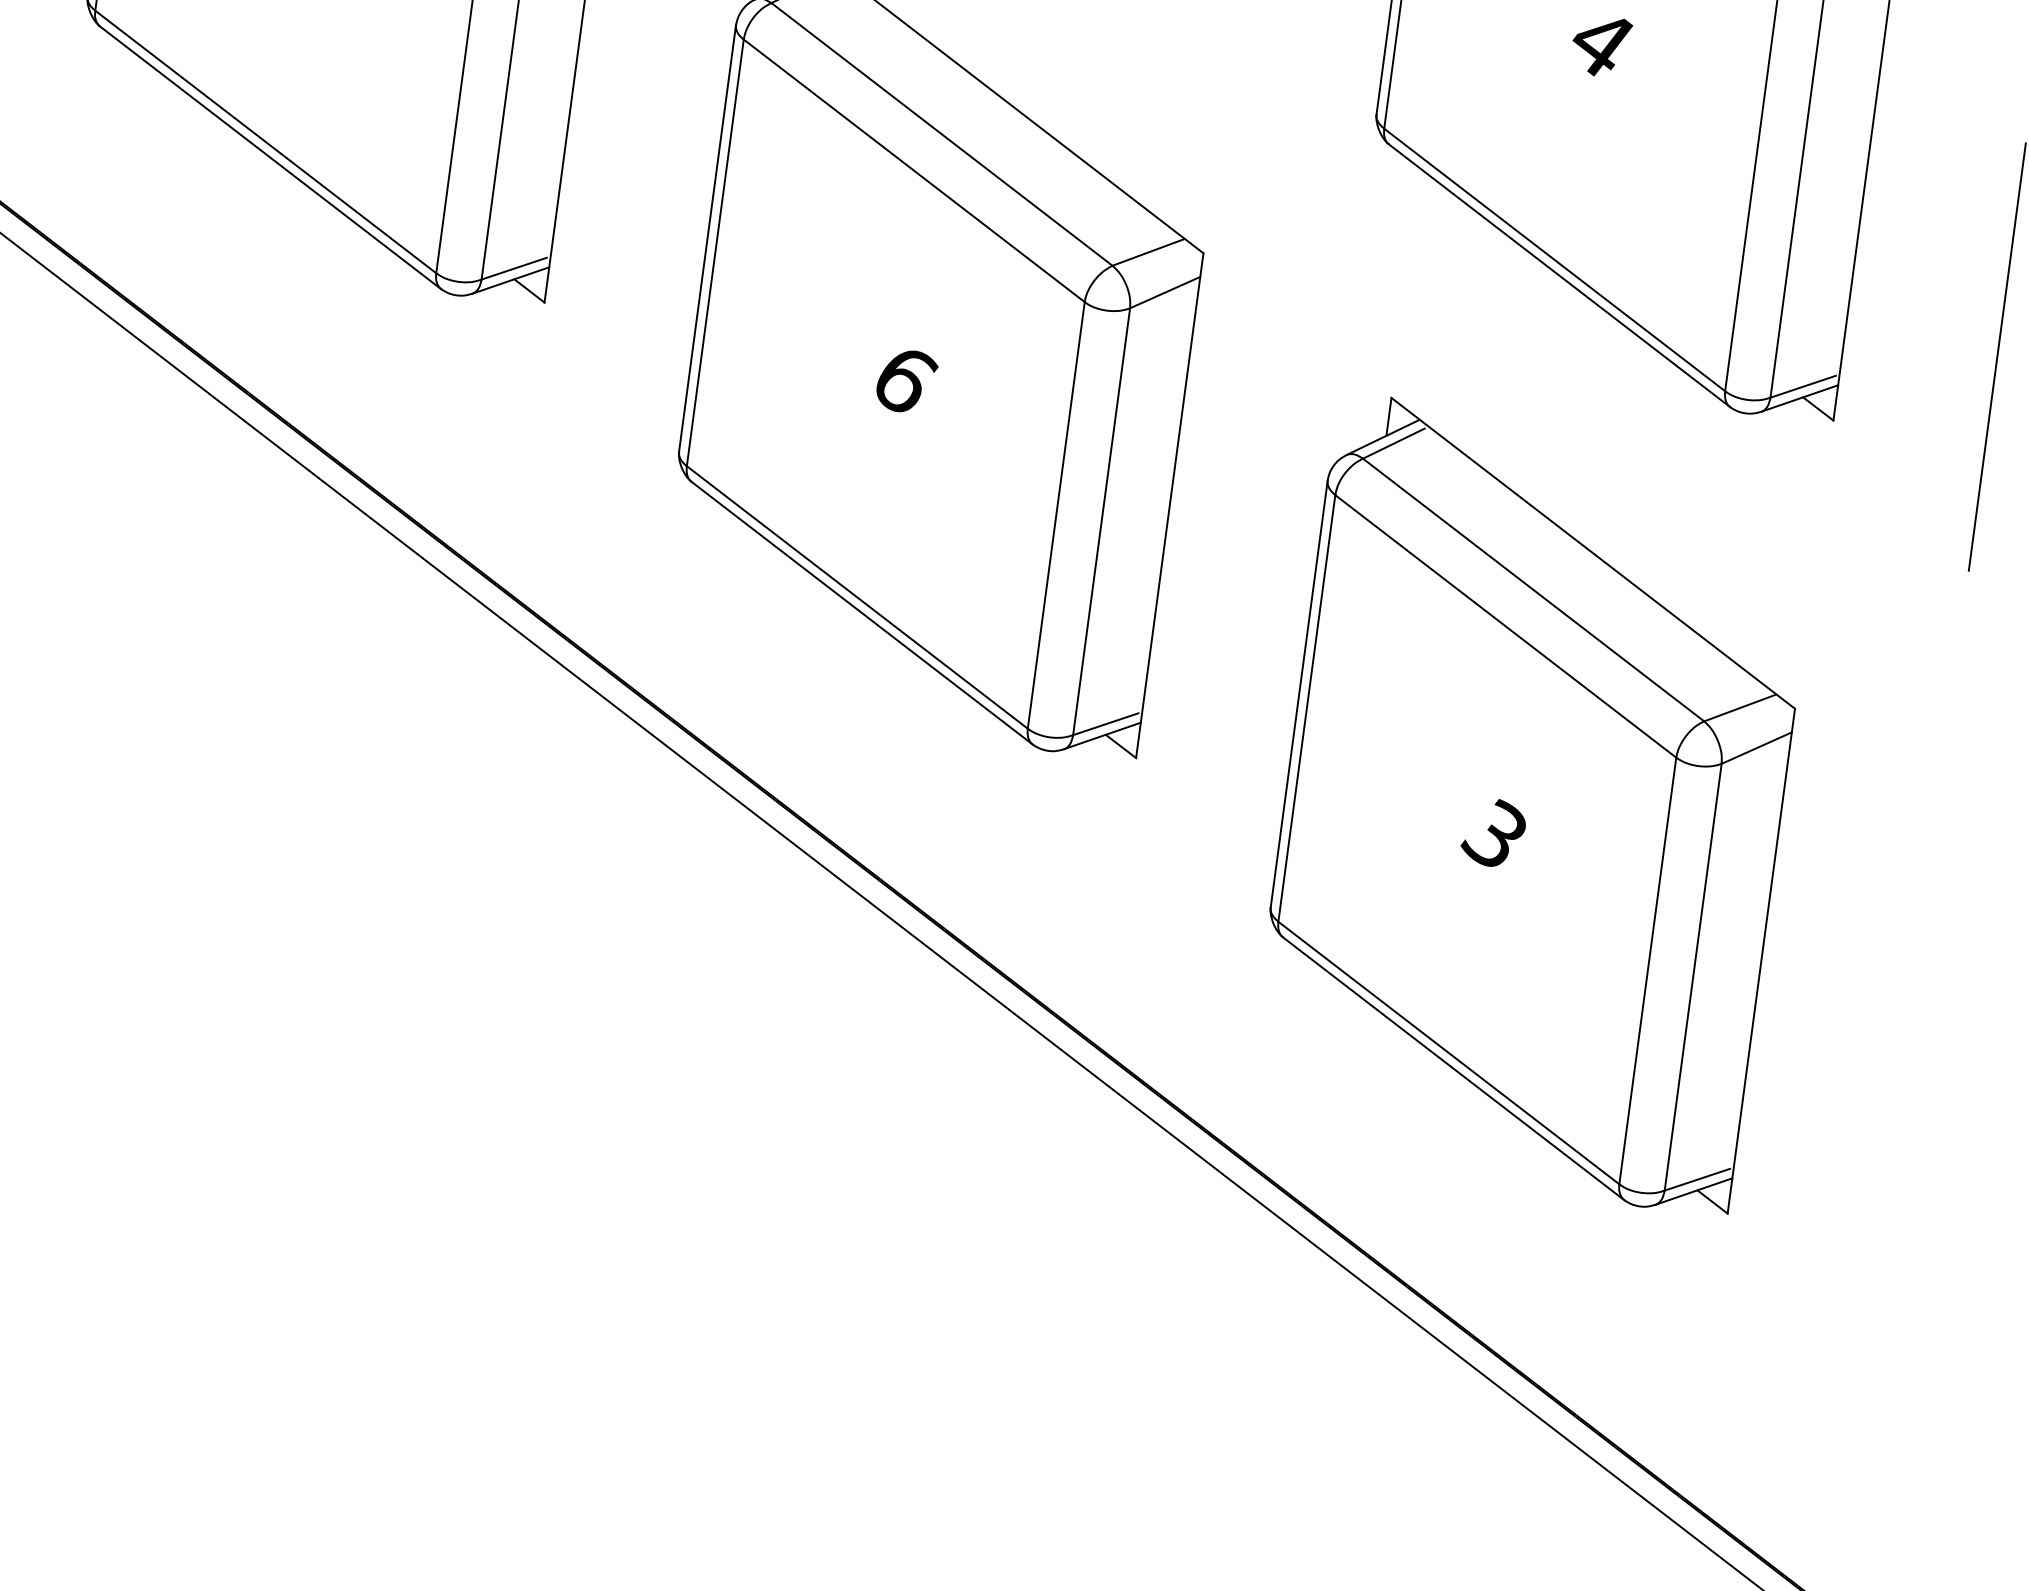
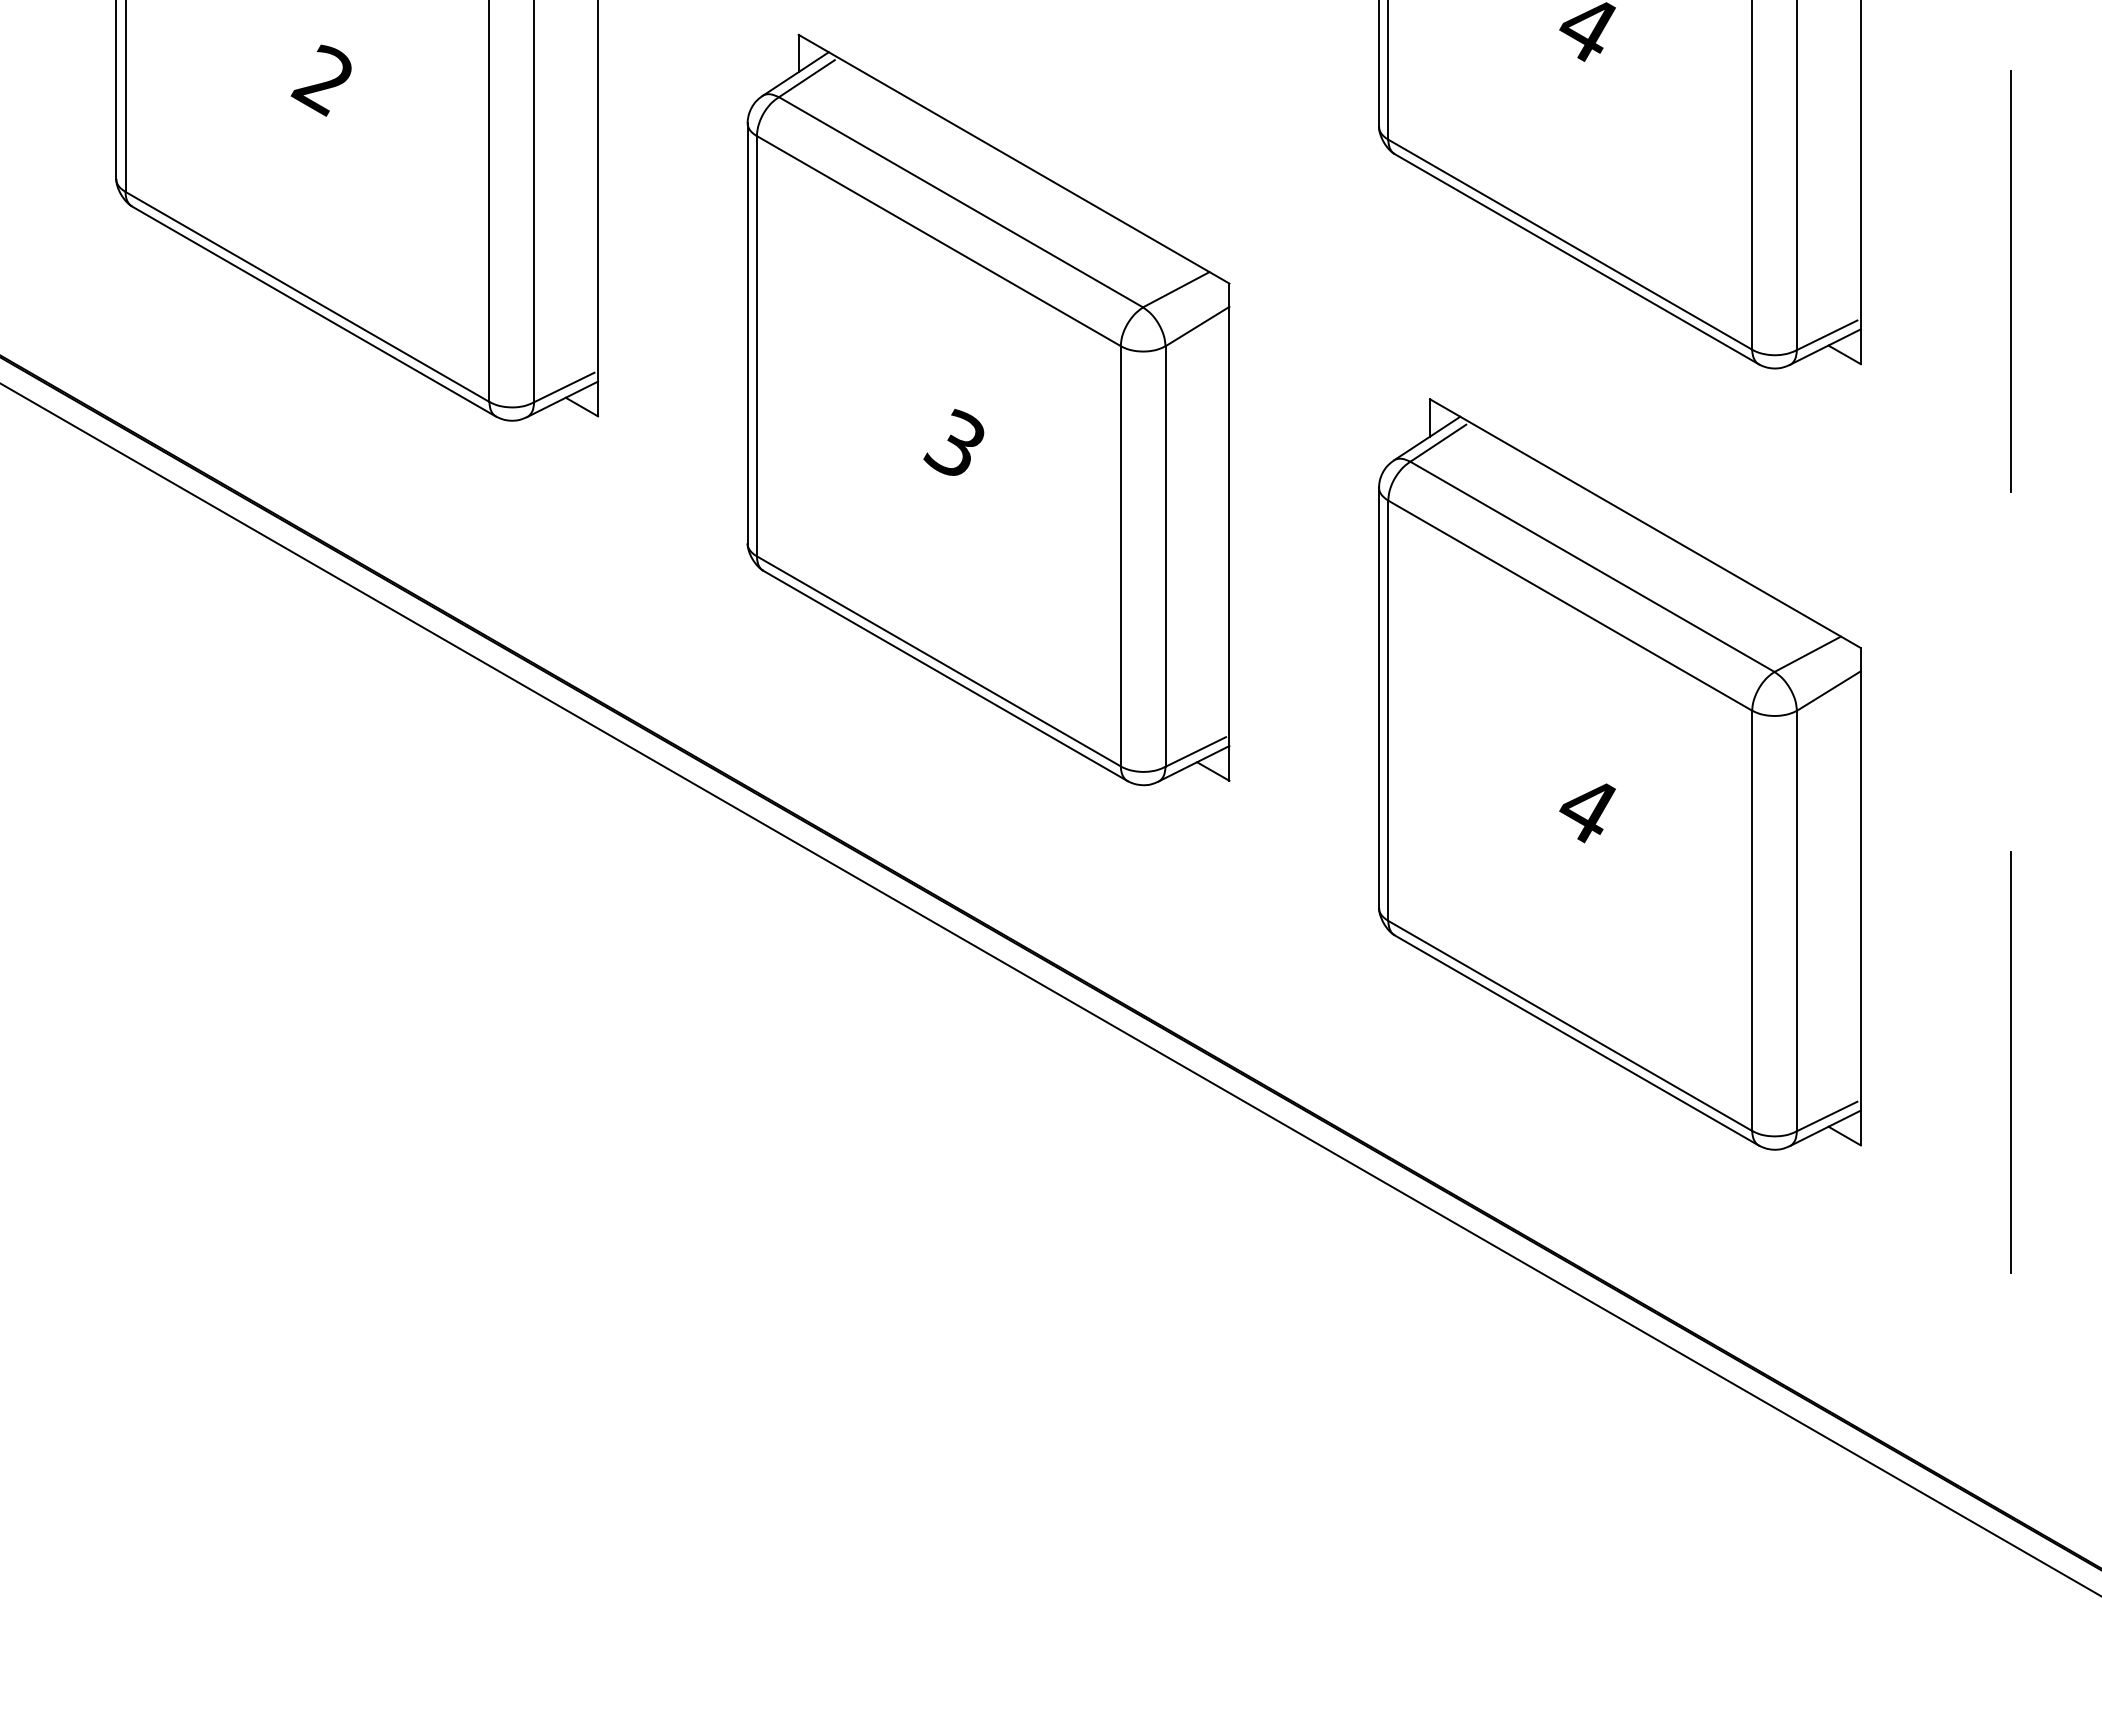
text: (903, 377) -> (955, 442), 6 -> 3
text: (1492, 834) -> (1584, 808), 3 -> 4
line: (1891, 1149) -> (2011, 1062), added

